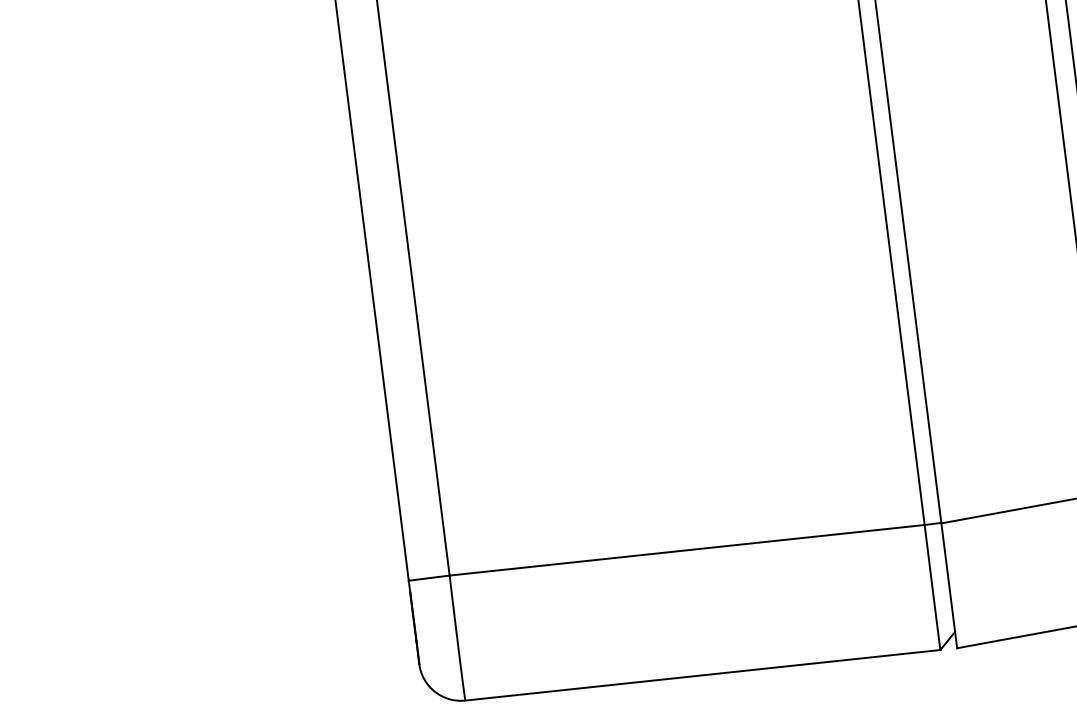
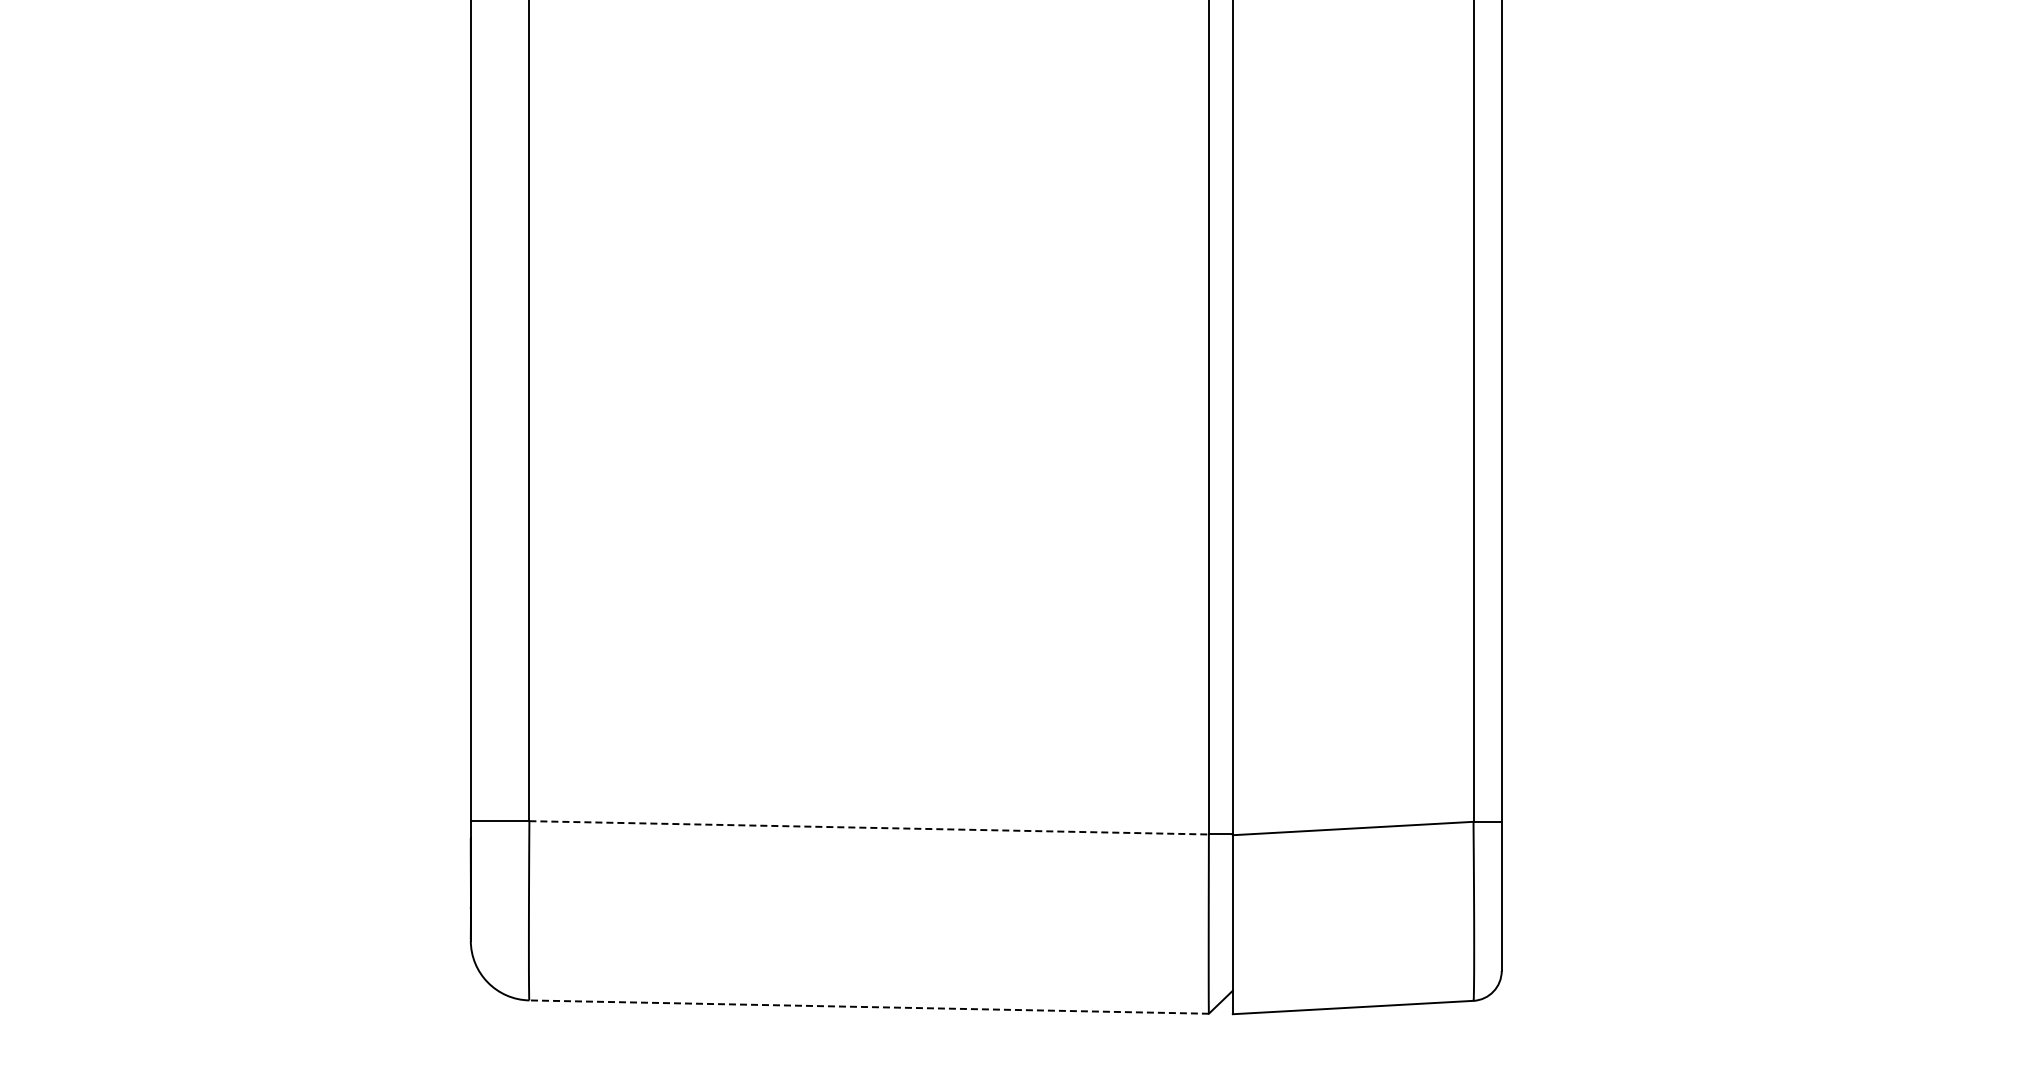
line: (687, 550) -> (869, 827), solid -> dashed
line: (703, 675) -> (869, 1007), solid -> dashed

